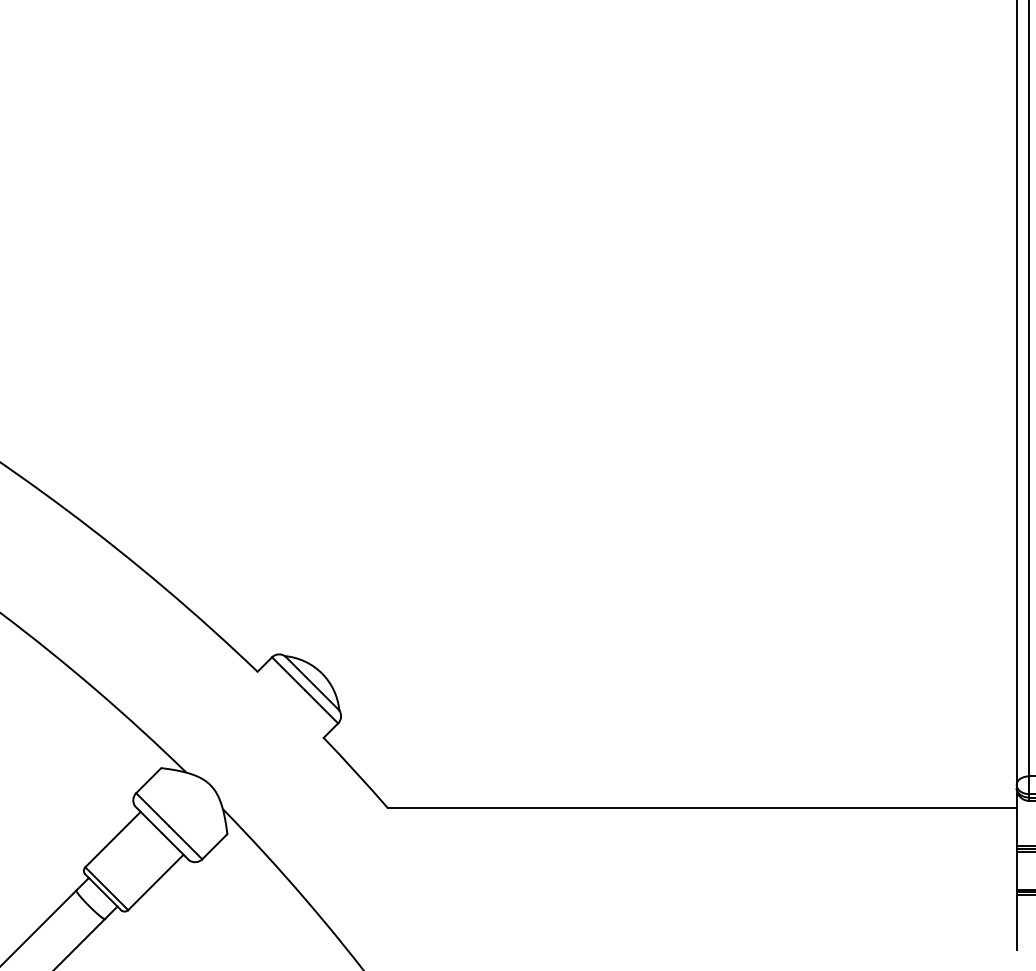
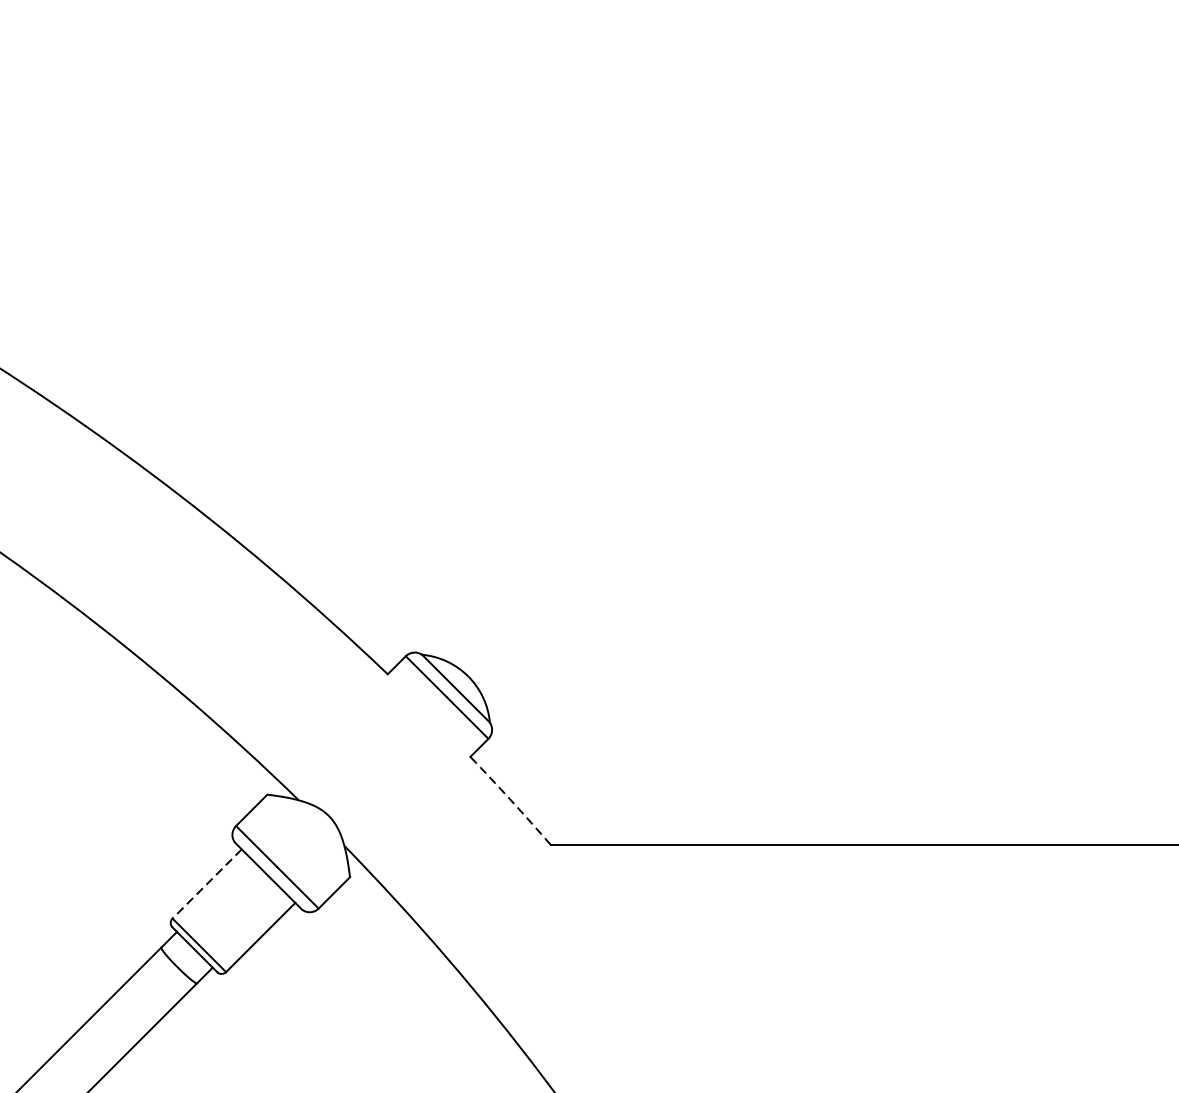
arc: (356, 772) -> (511, 800), solid -> dashed
line: (112, 839) -> (206, 883), solid -> dashed

